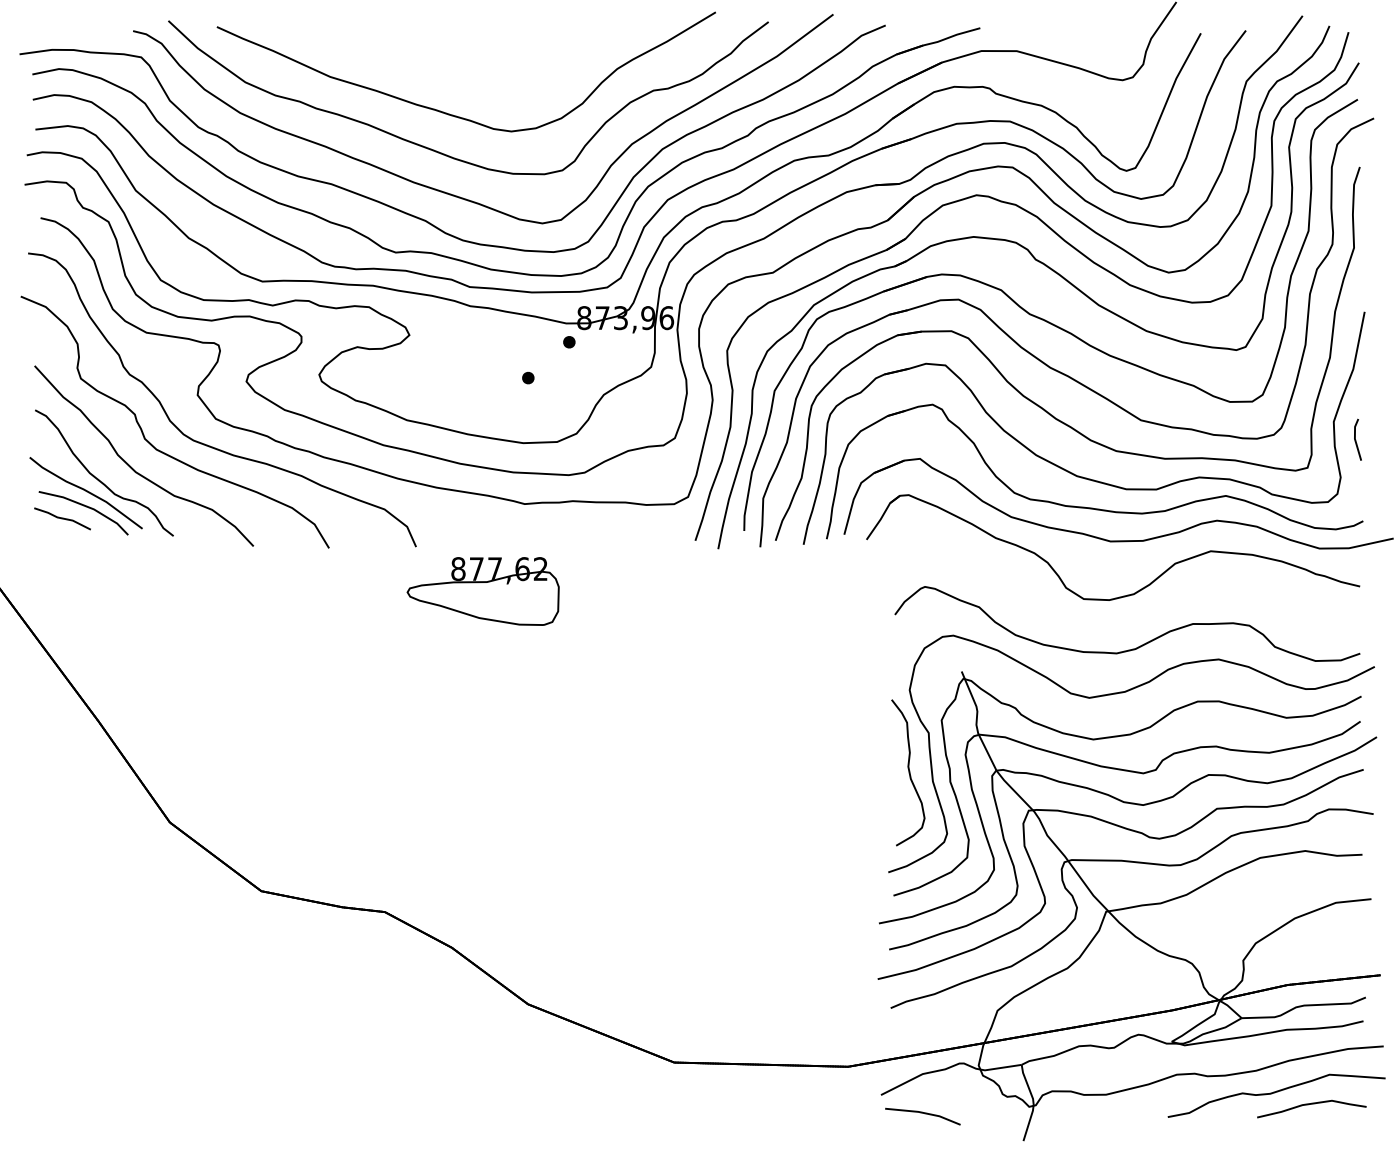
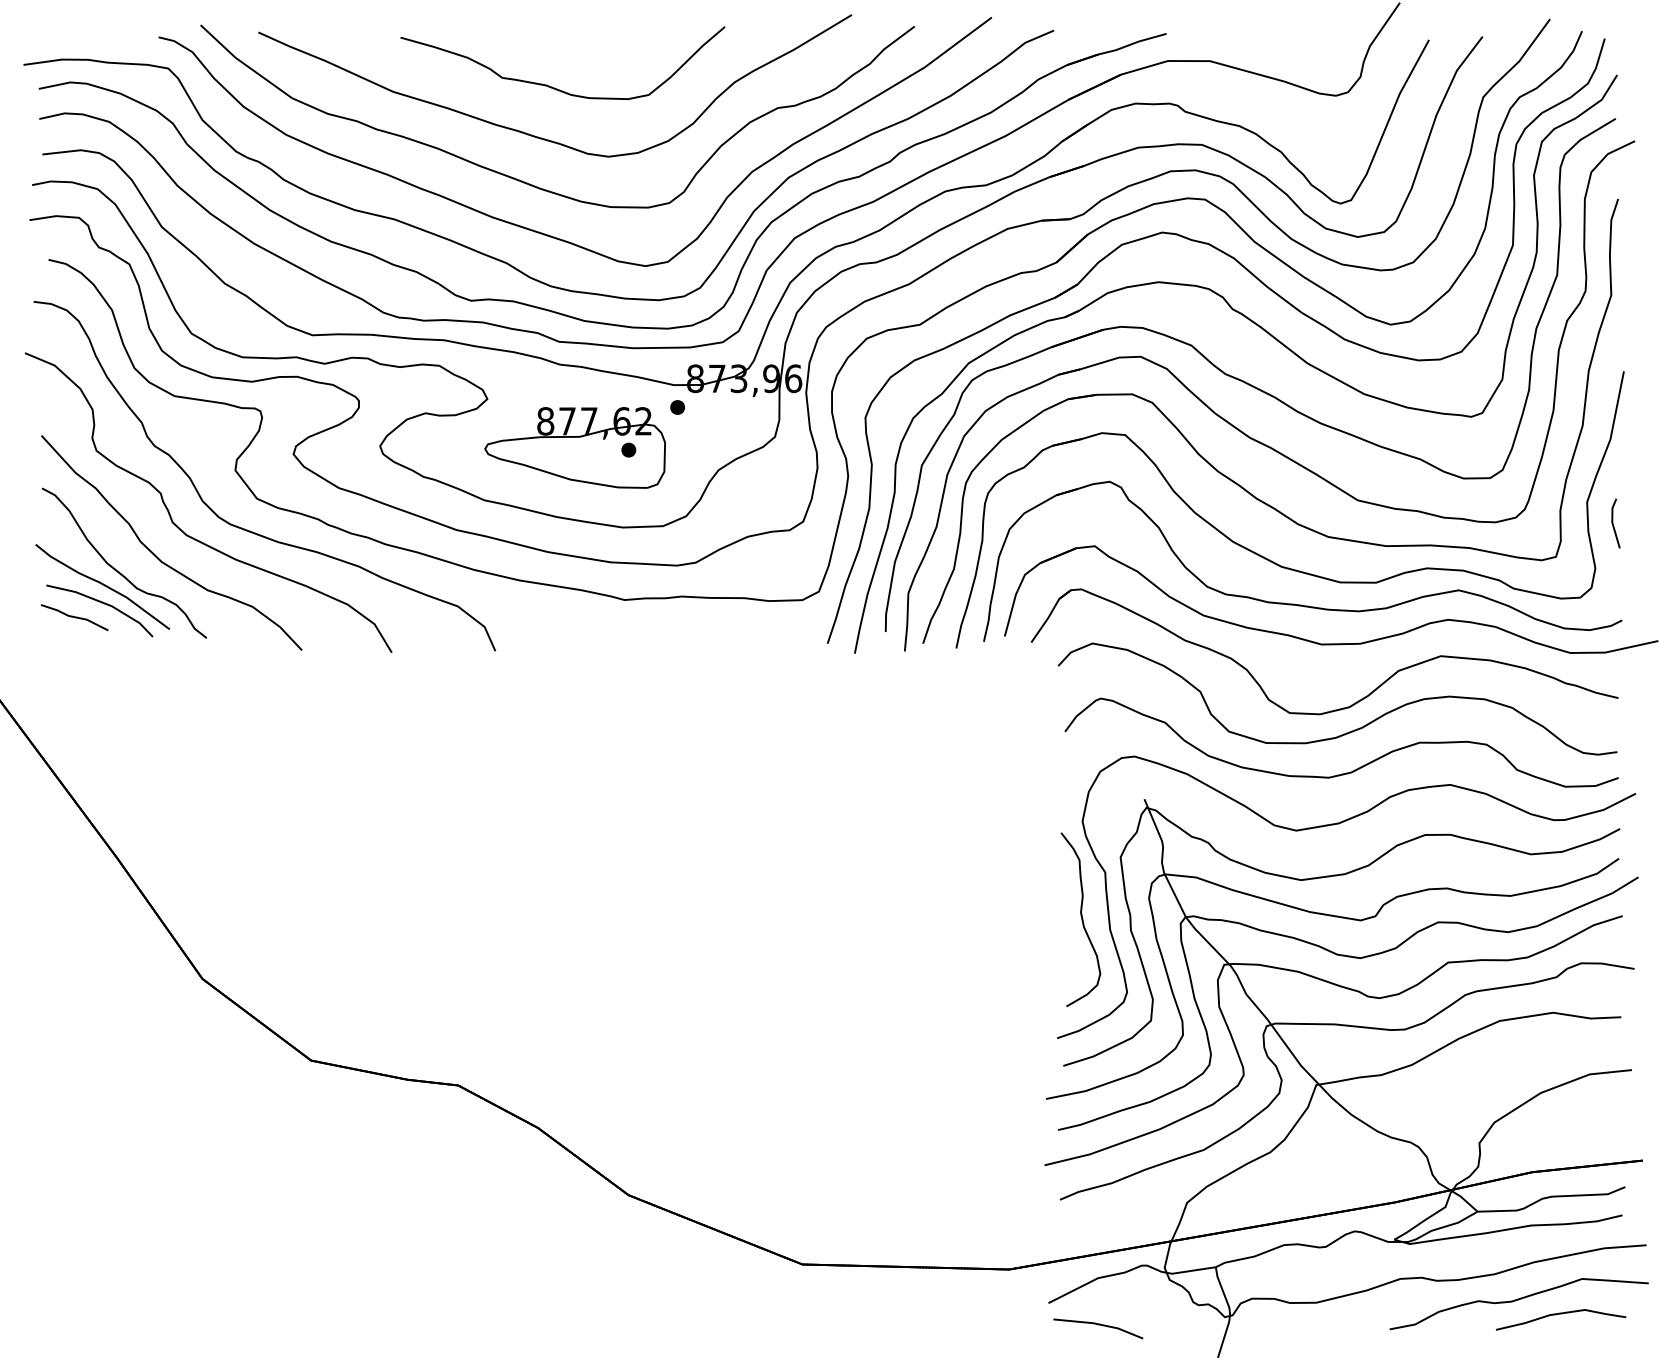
part: (464, 72) -> (552, 86), added
part: (482, 591) -> (574, 447), moved
part: (1135, 613) -> (1351, 730), added

